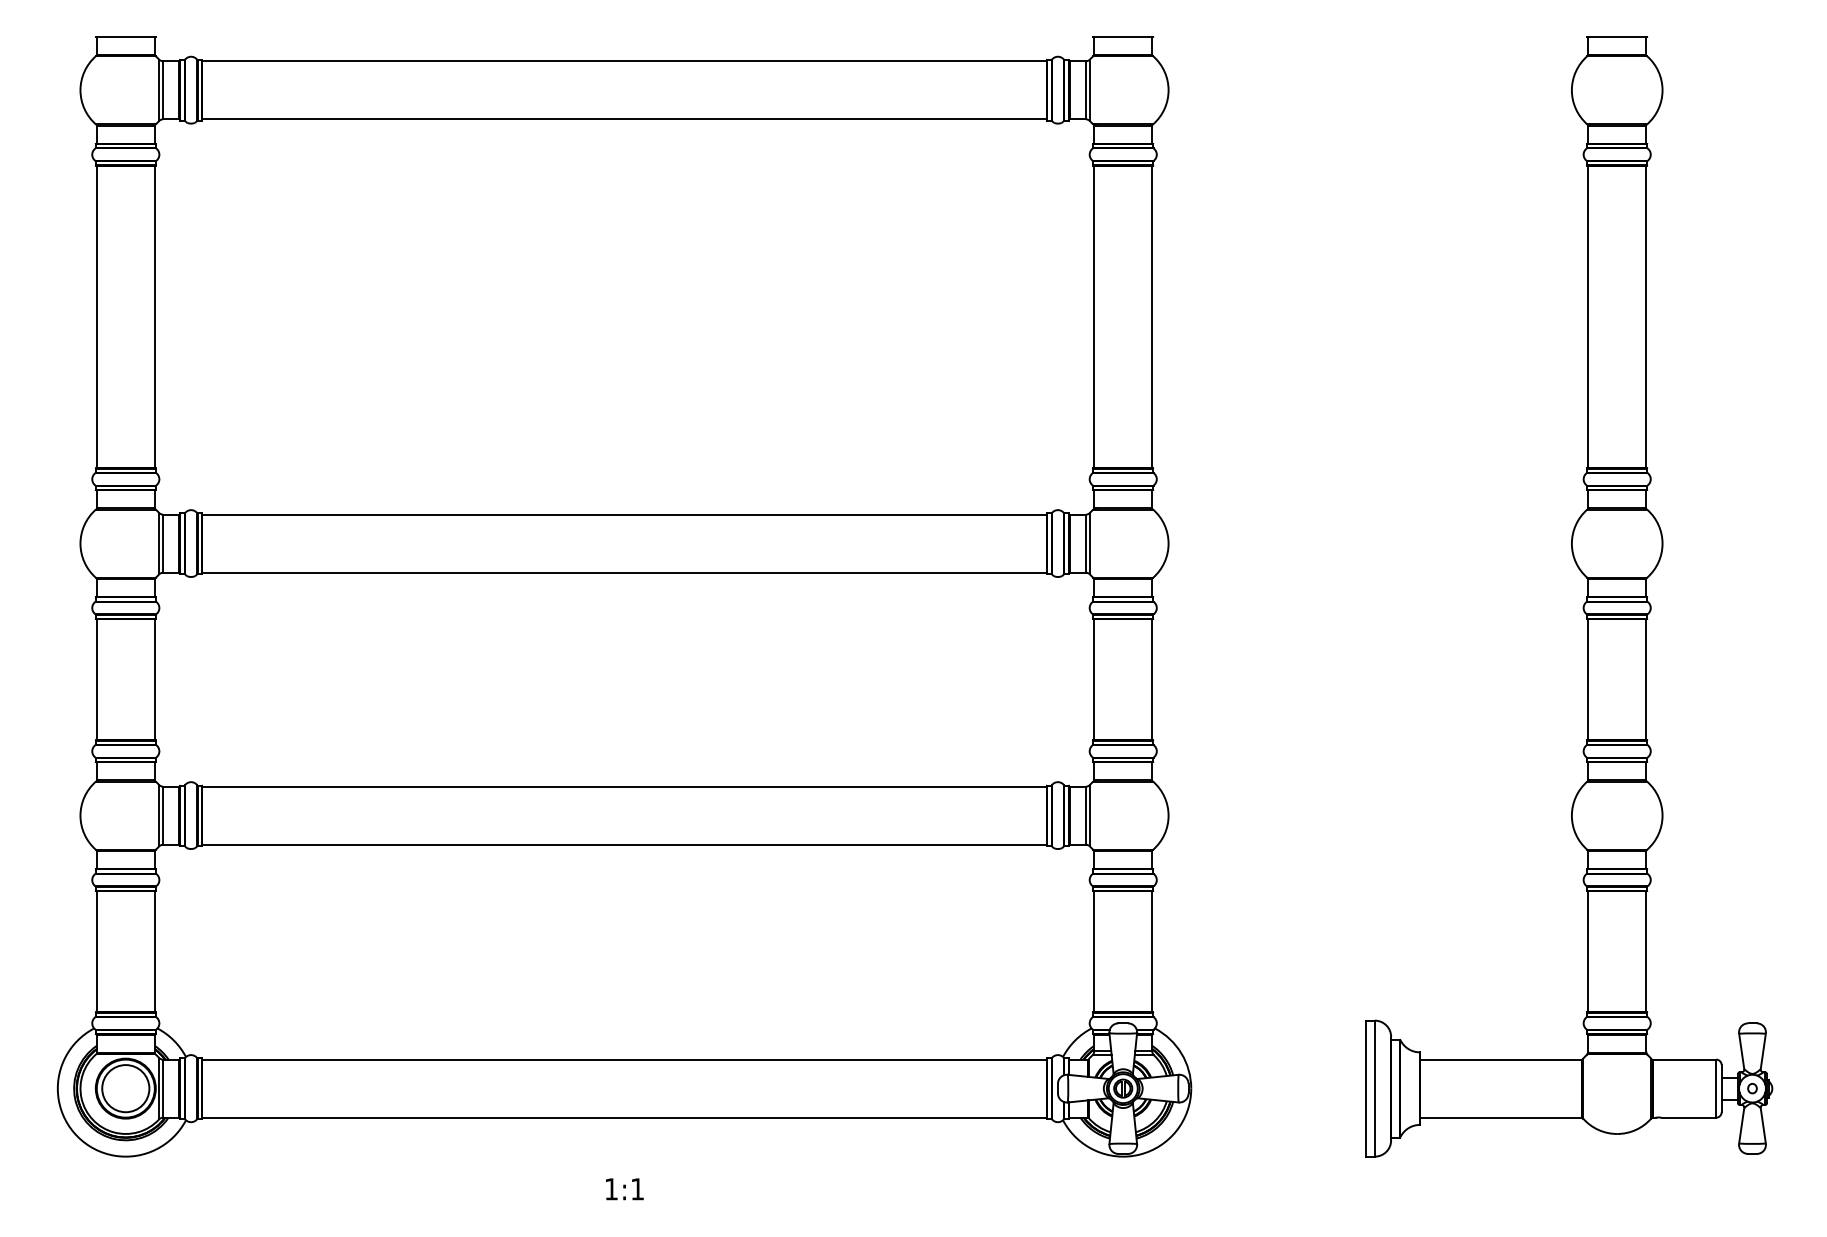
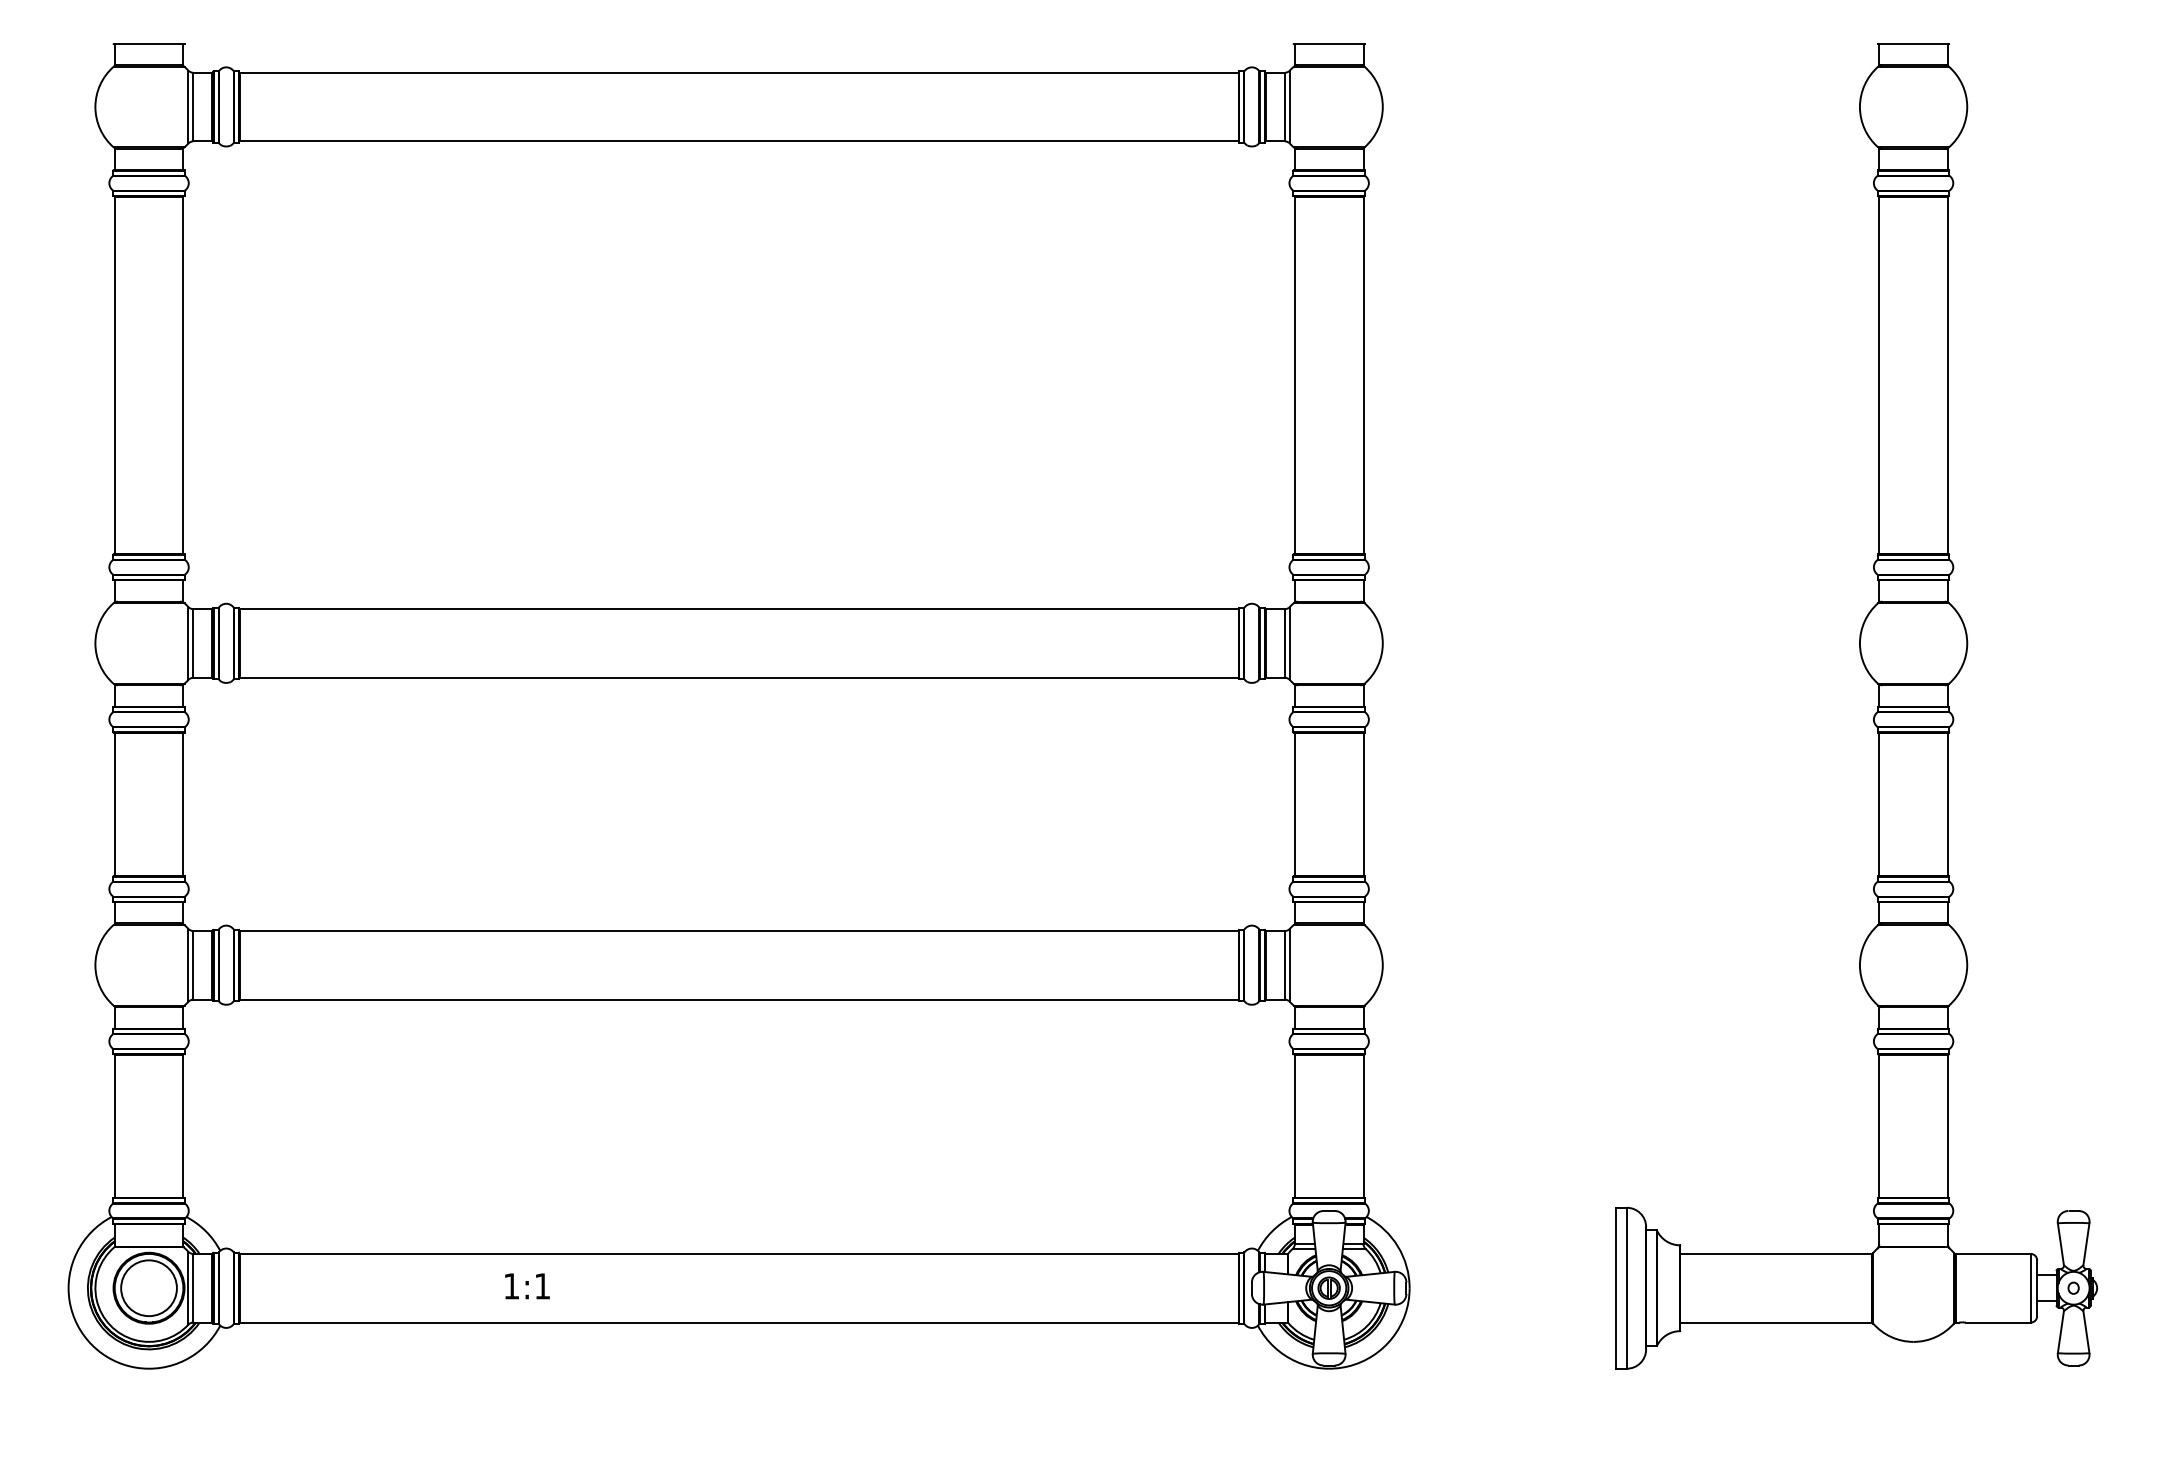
text: (624, 1189) -> (527, 1286), moved

